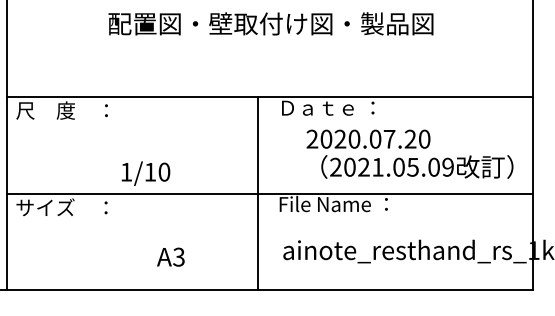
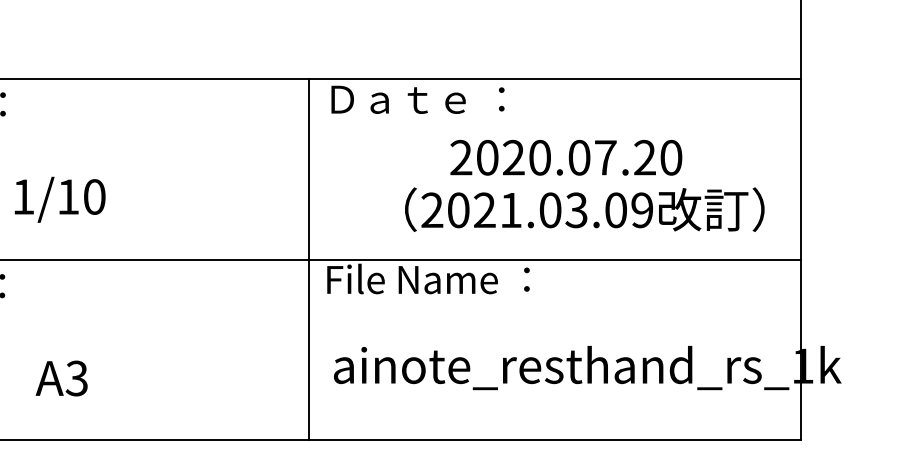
text: (368, 138) -> (566, 156), moved
text: (412, 166) -> (575, 208), 2021.05.09 -> 2021.03.09
text: (145, 173) -> (59, 199), moved
line: (257, 193) -> (308, 259), moved
text: (170, 256) -> (61, 377), moved

